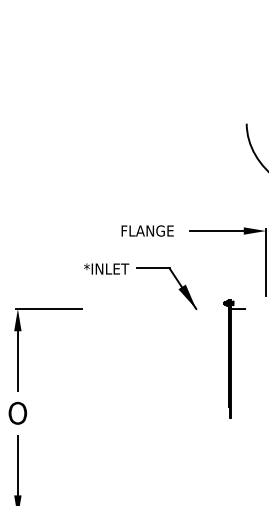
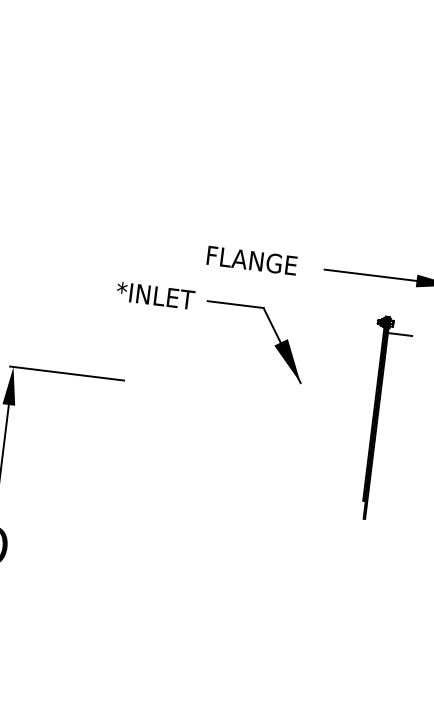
part: (140, 268) -> (213, 302), moved
part: (234, 358) -> (383, 418), moved

